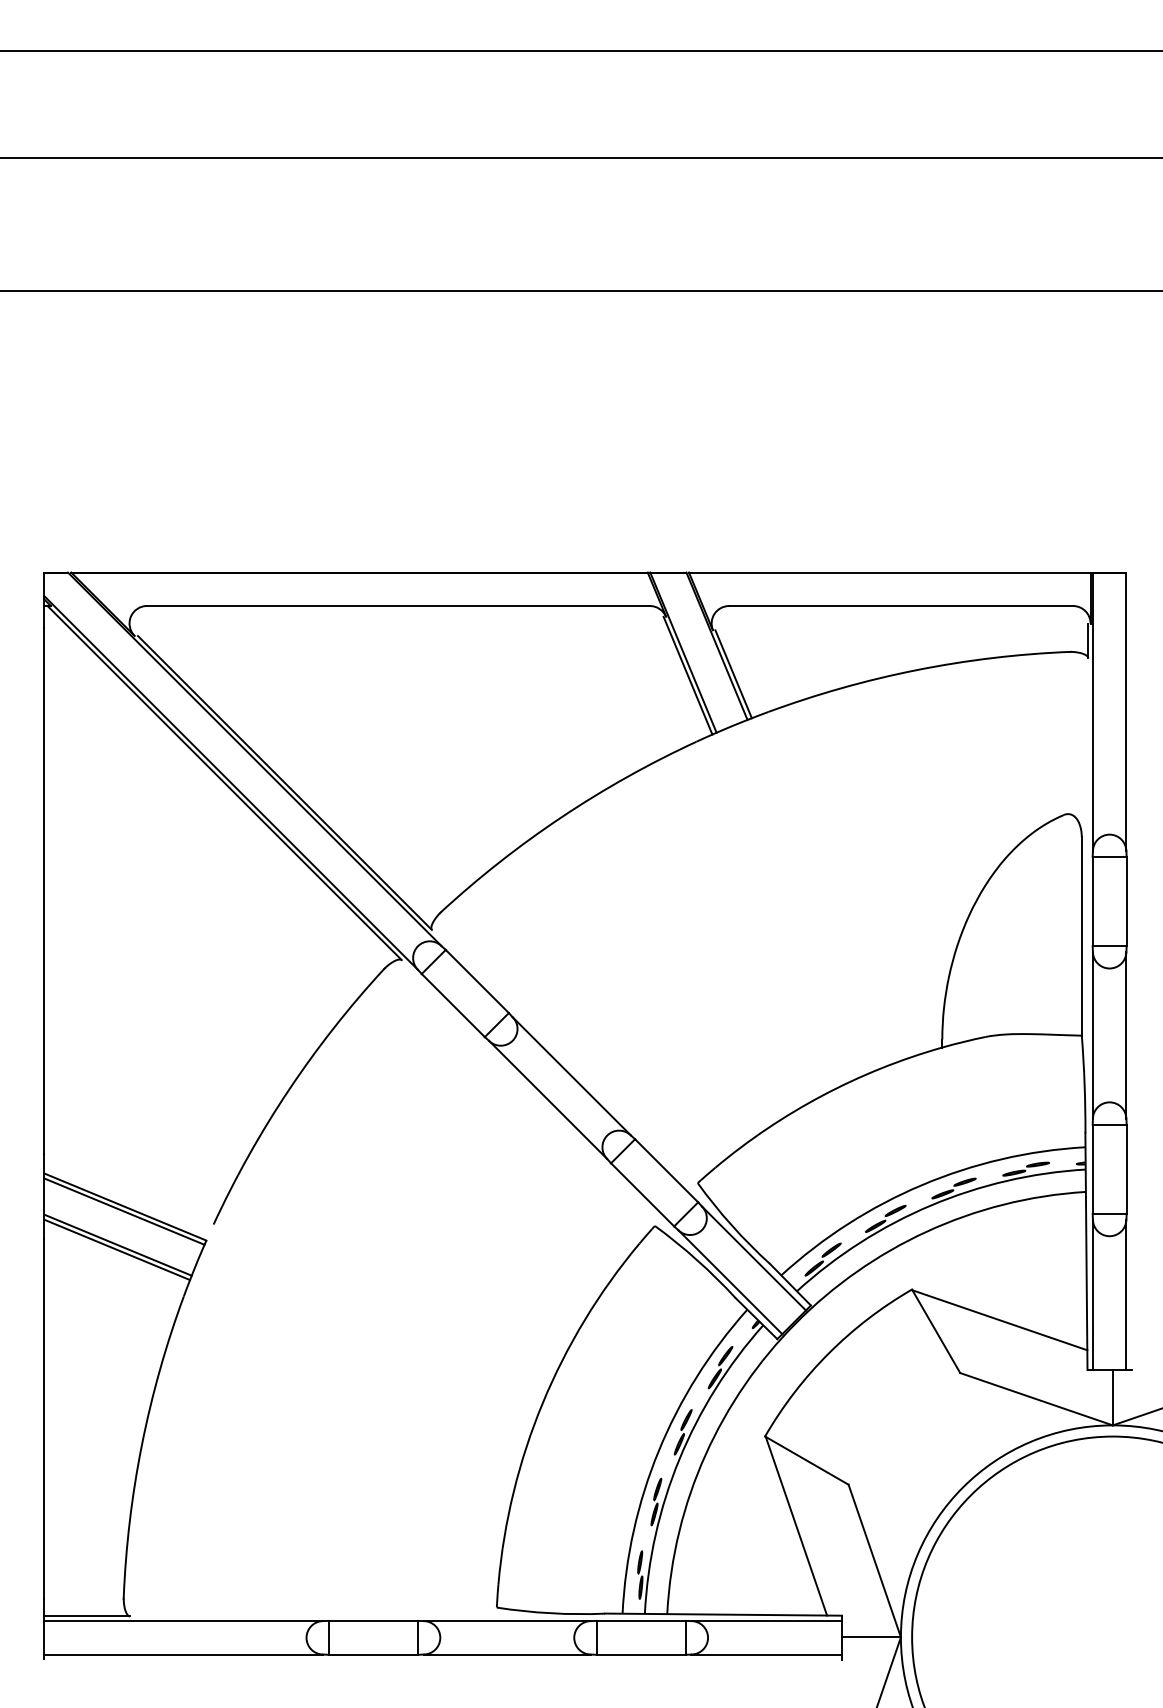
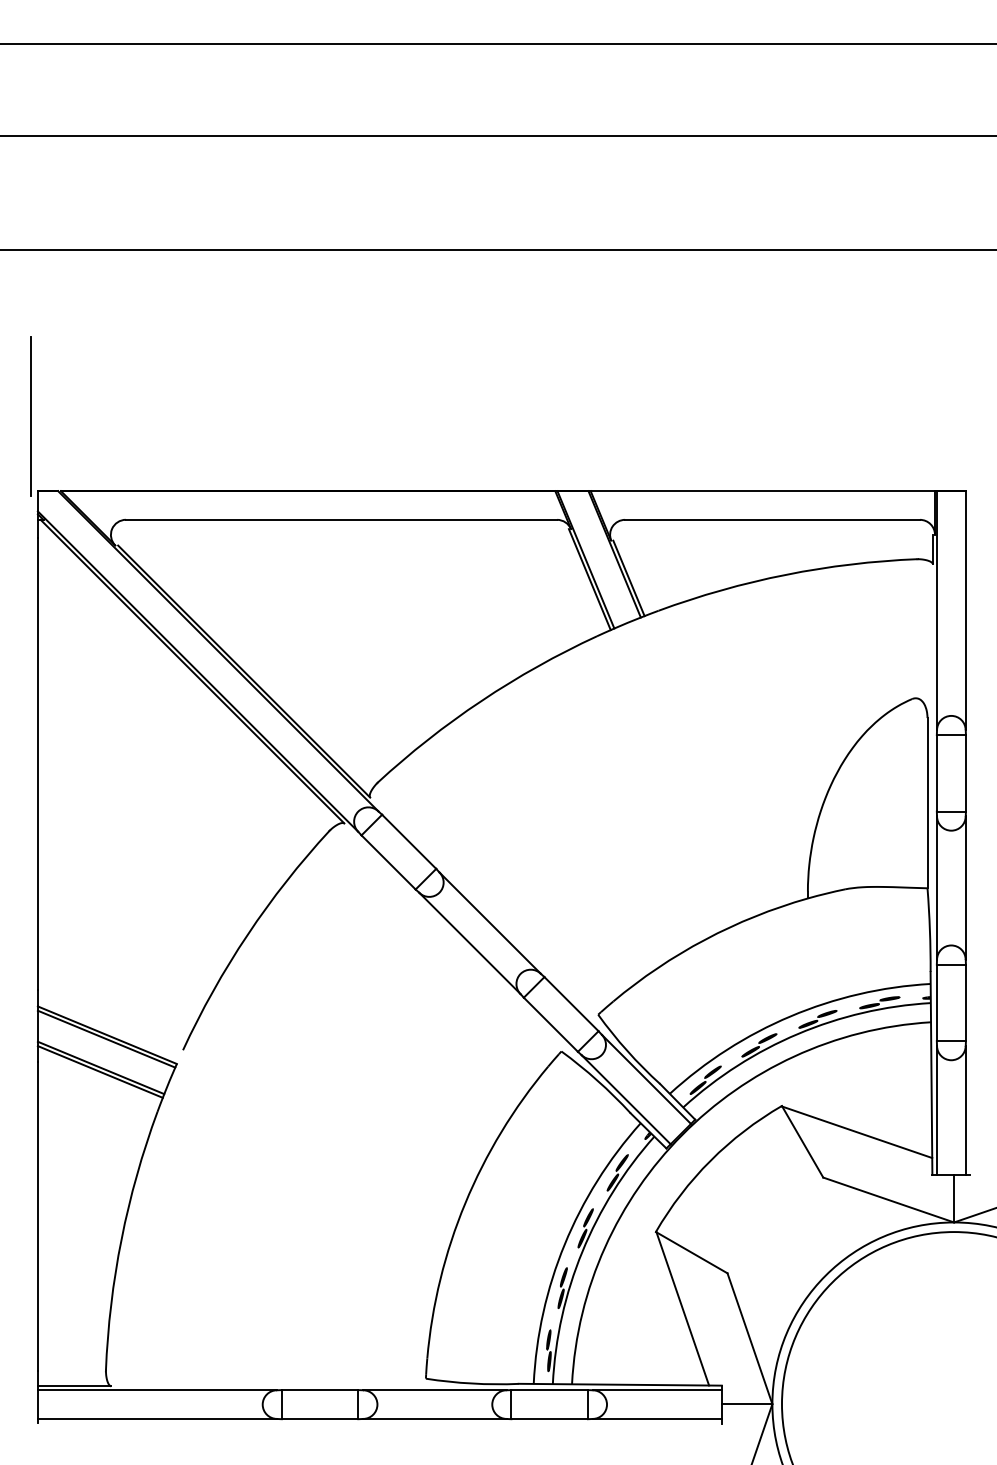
line: (36, 485) -> (31, 416), added

